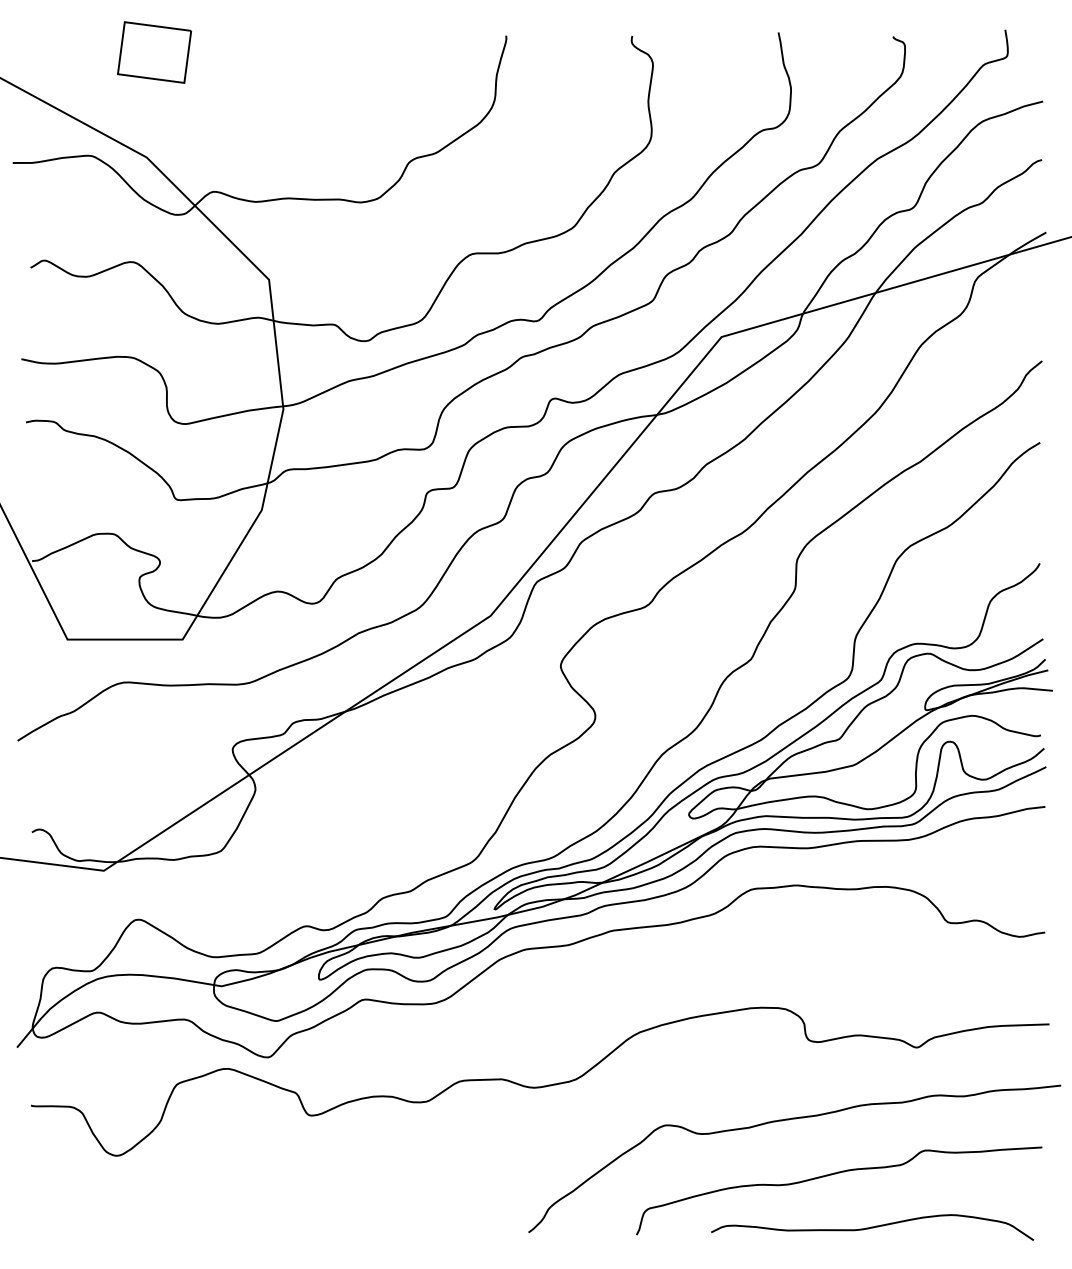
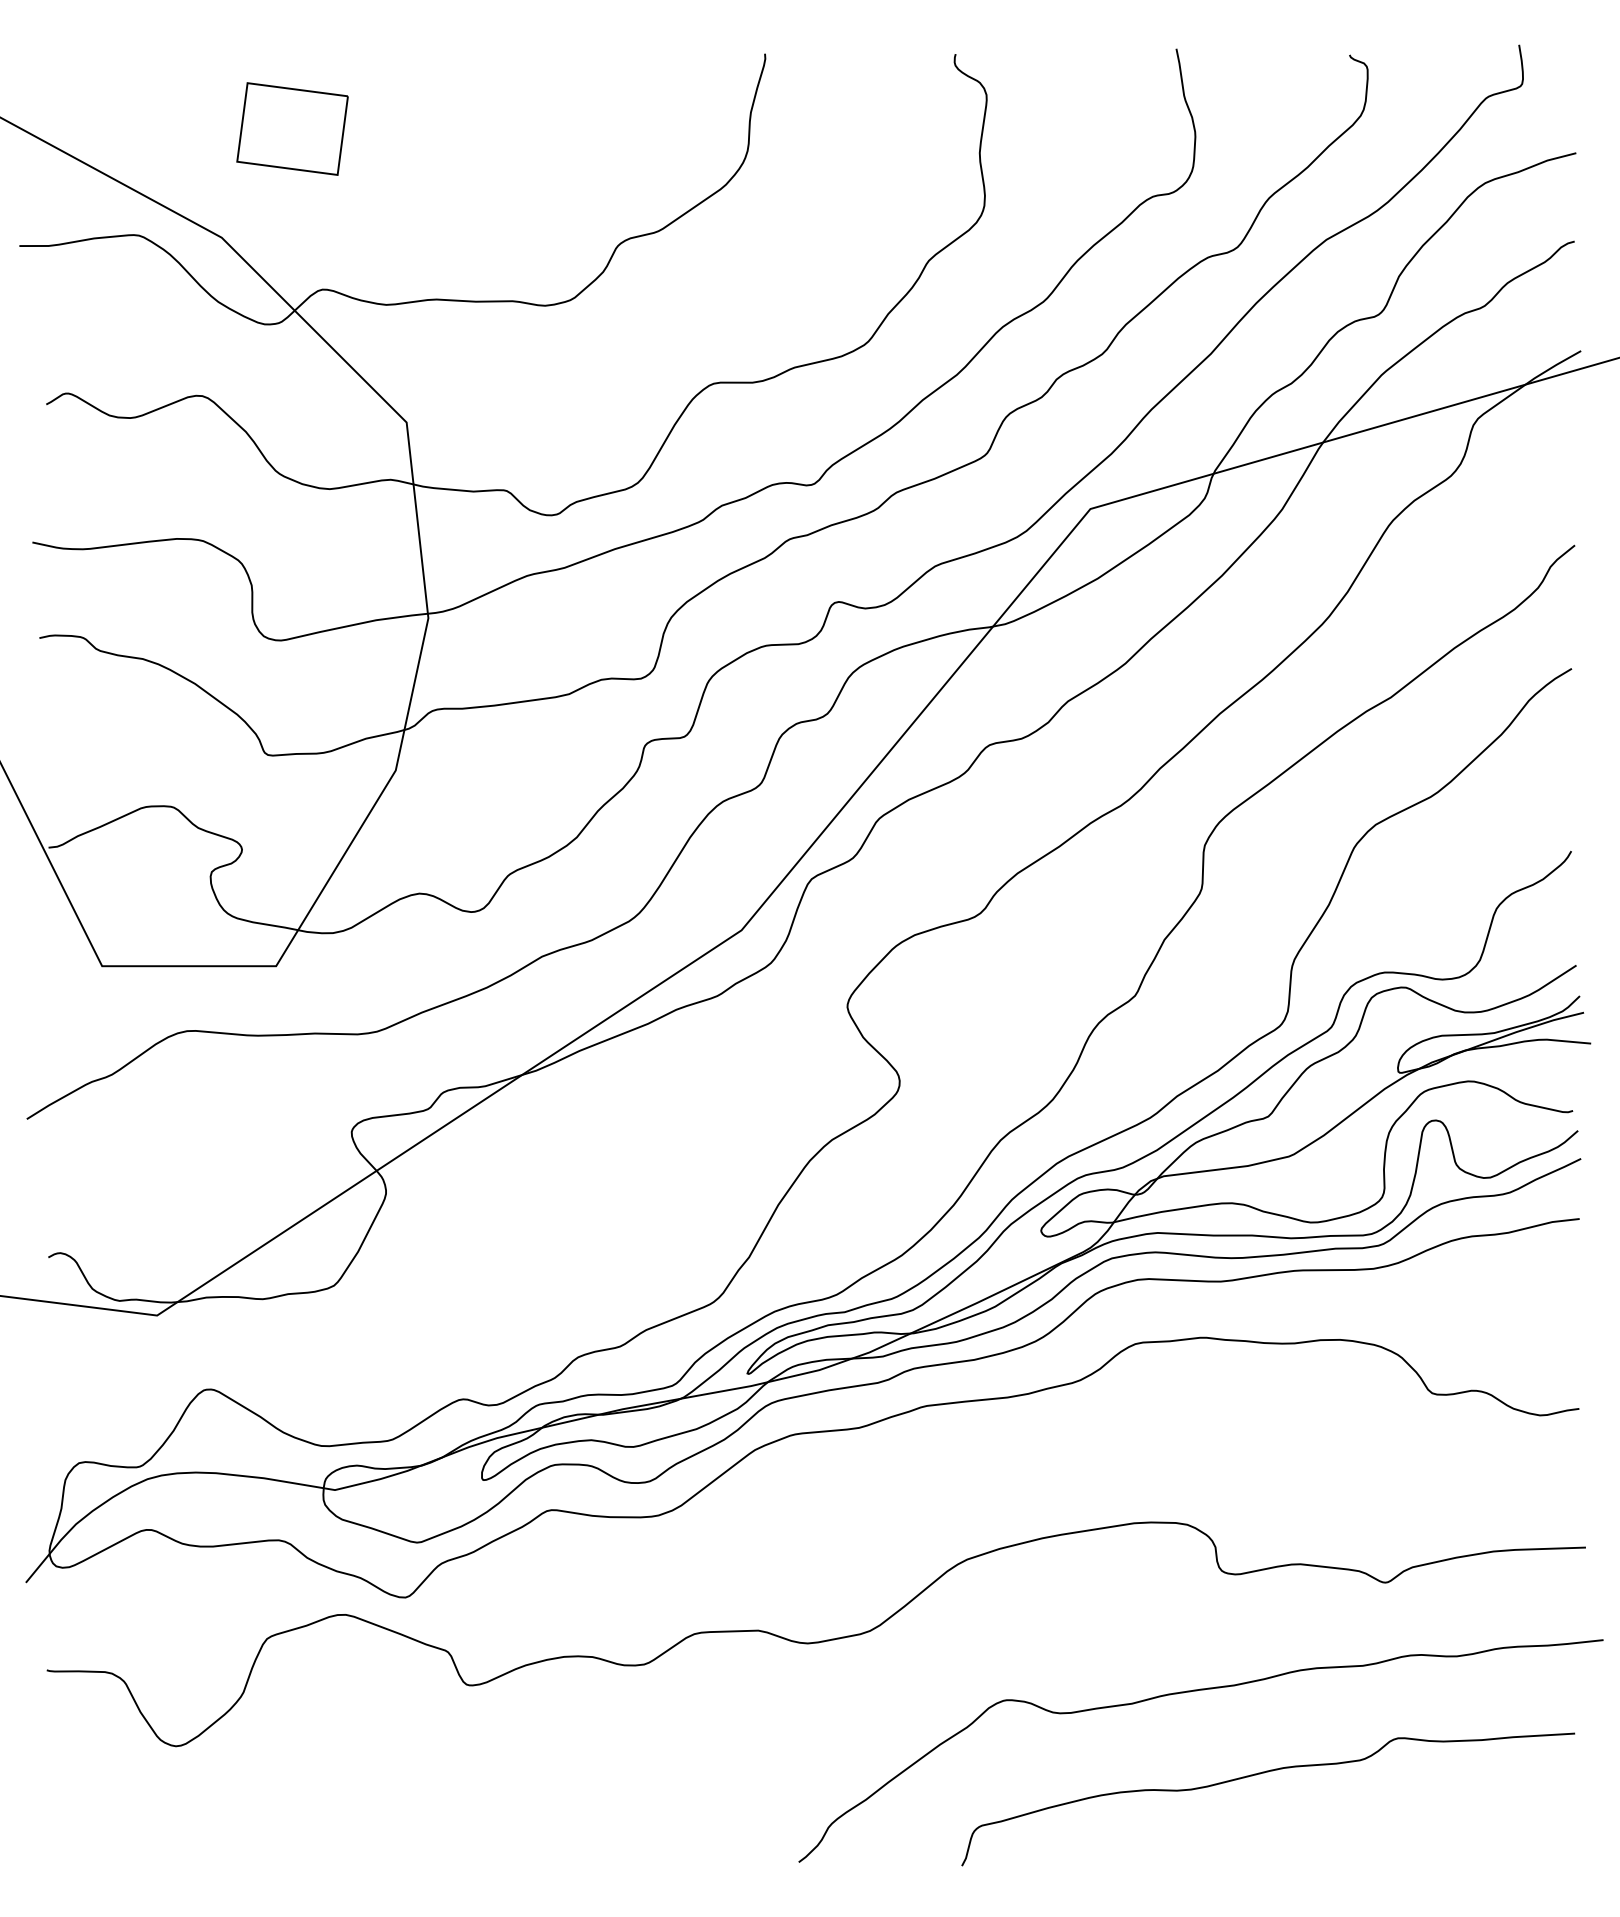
part: (154, 52) -> (292, 128), moved
curve: (872, 1227) -> (1318, 1854), removed

